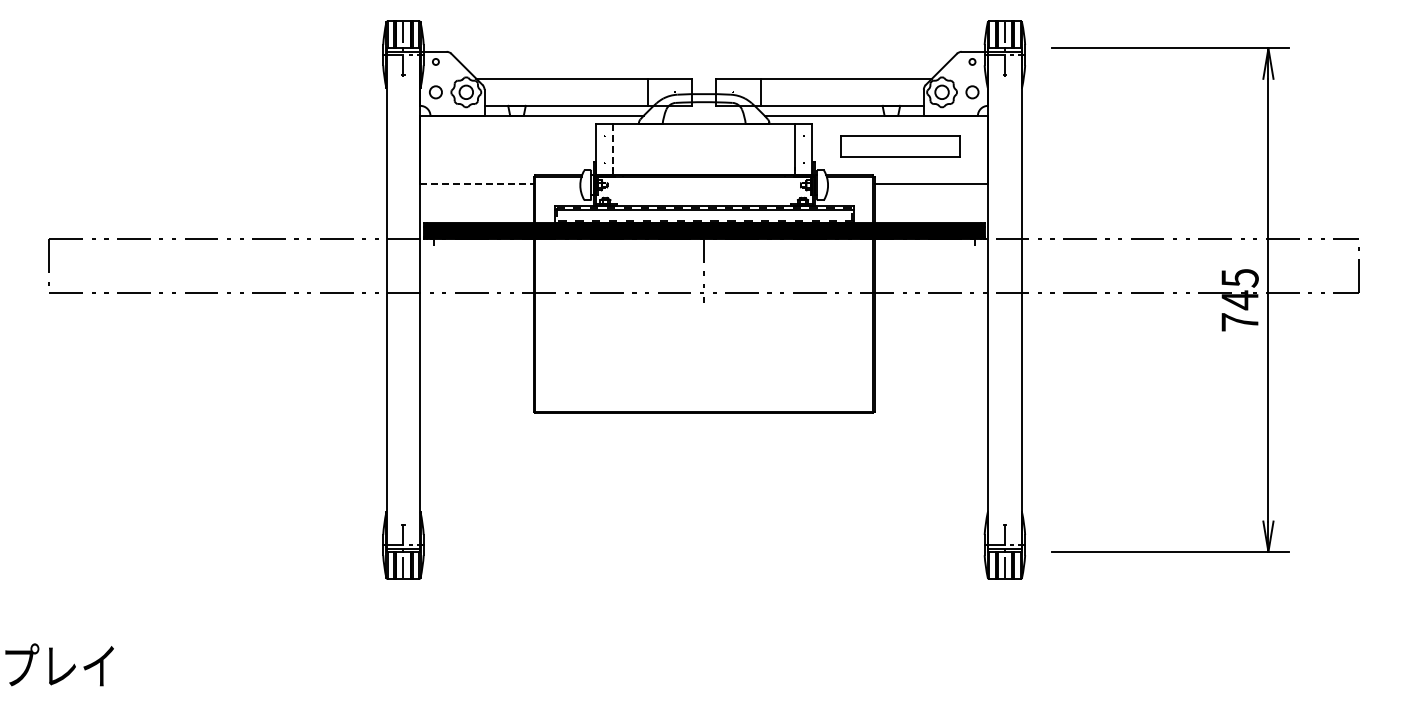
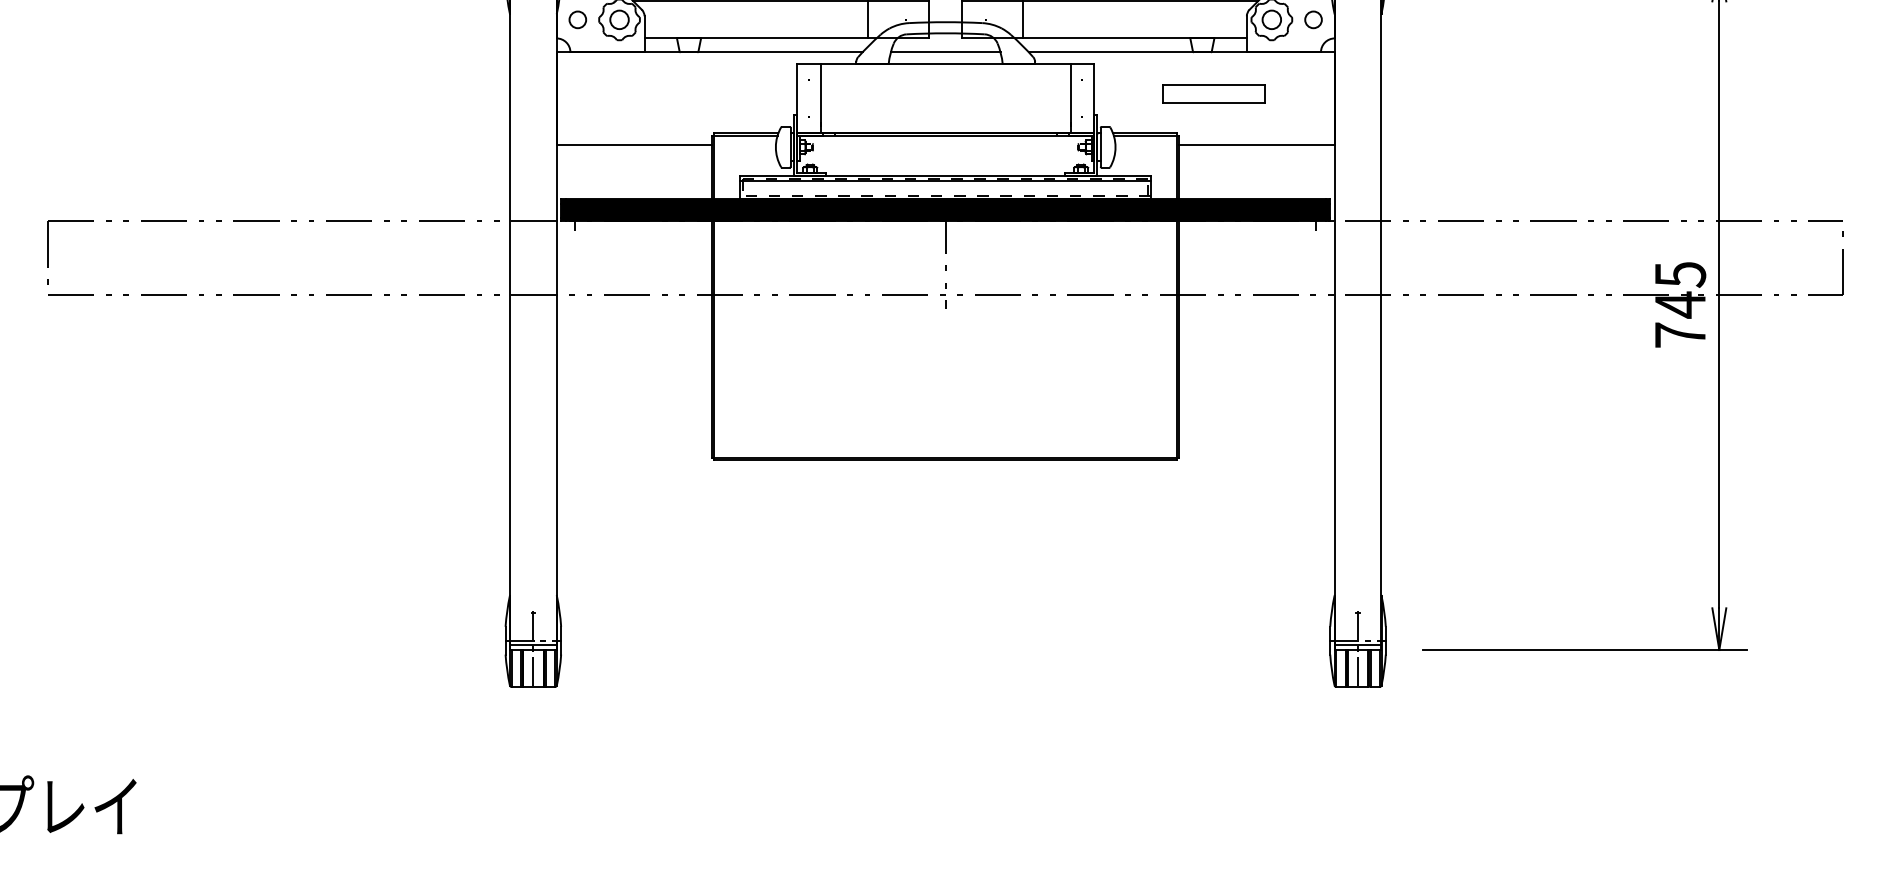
line: (704, 116) -> (946, 52), added
part: (899, 146) -> (1213, 94), size x0.62
line: (612, 149) -> (819, 98), dashed -> solid
line: (477, 183) -> (634, 144), dashed -> solid

